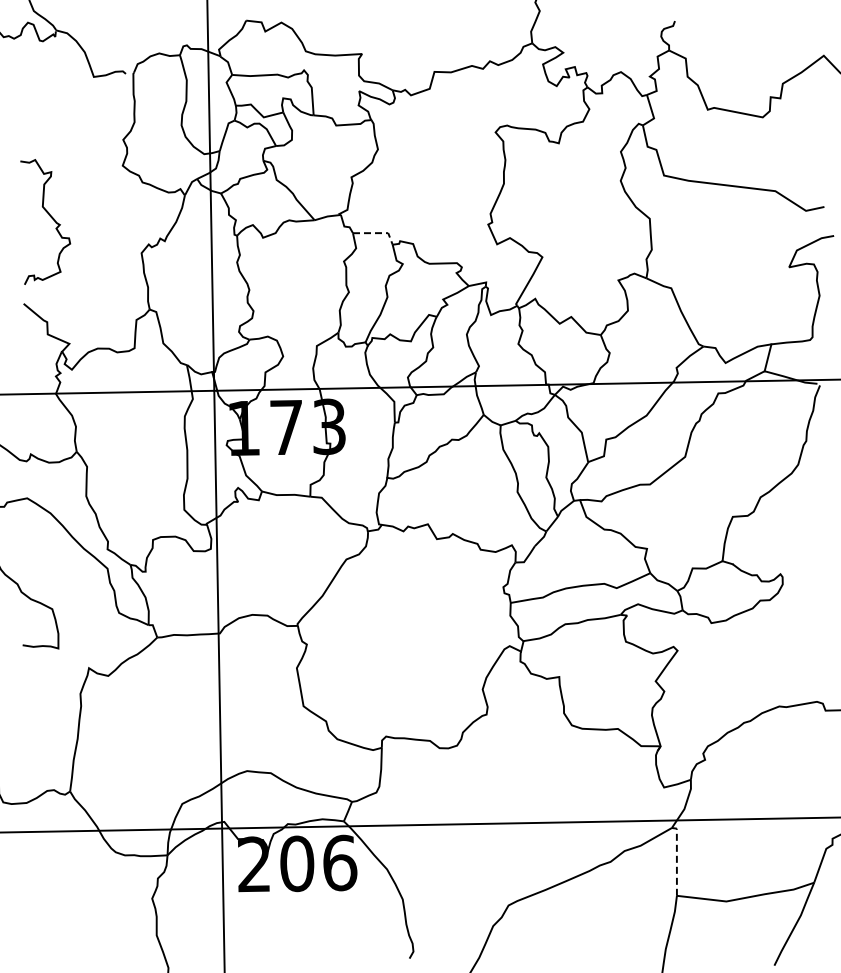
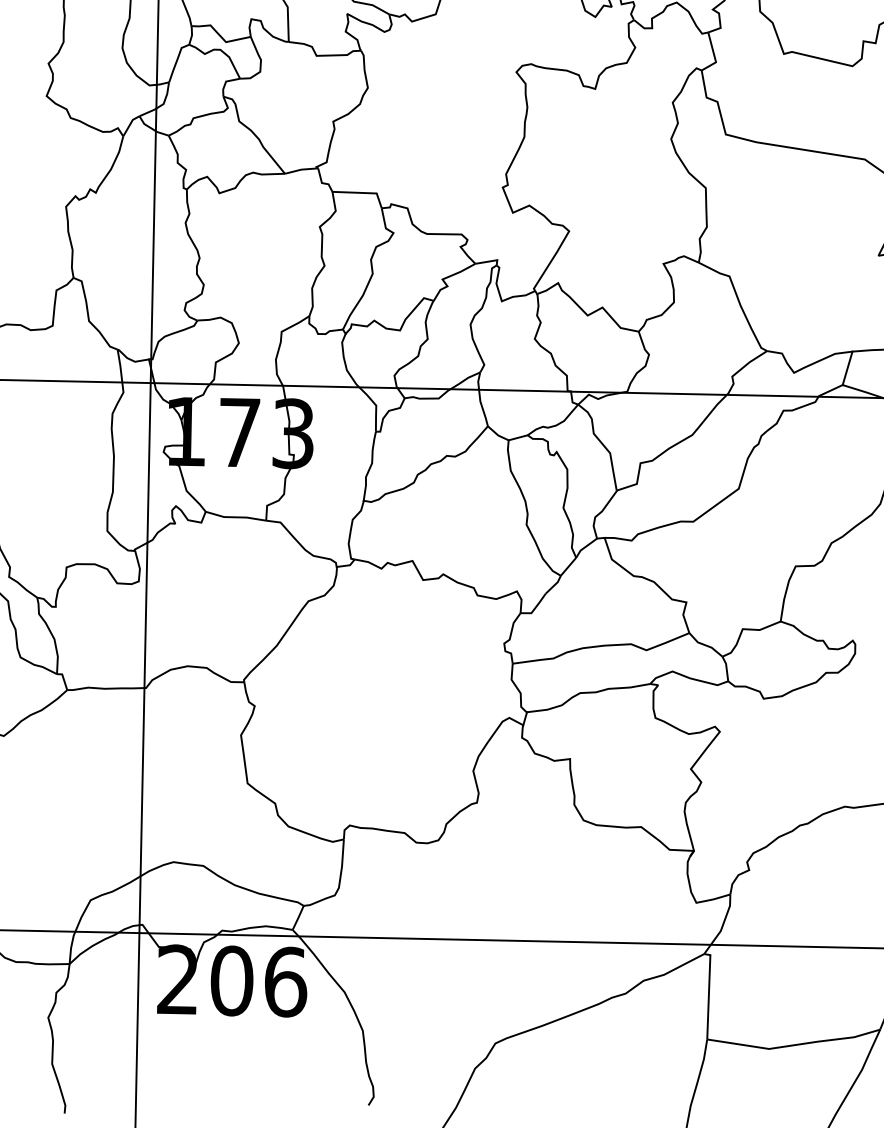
line: (377, 233) -> (363, 193), dashed -> solid
line: (676, 859) -> (708, 993), dashed -> solid

